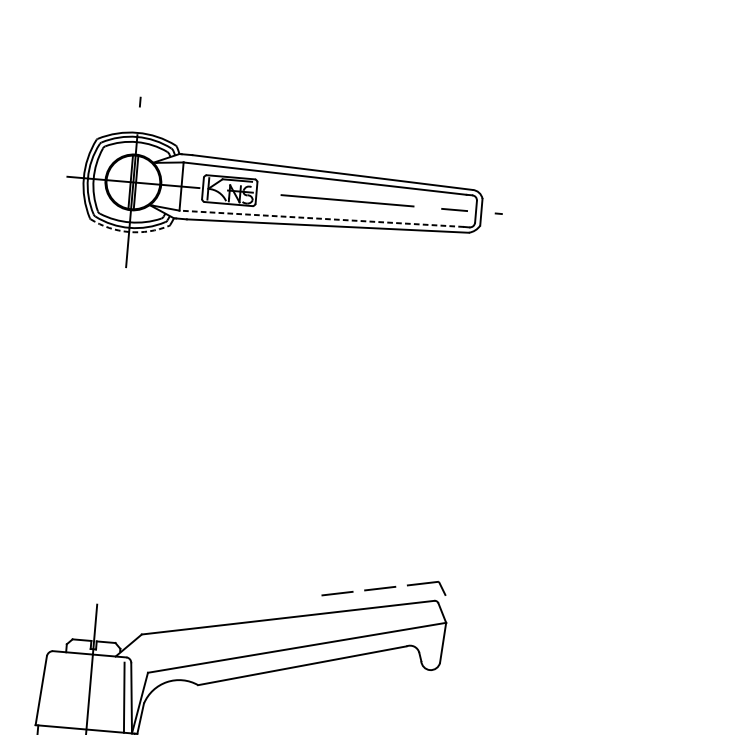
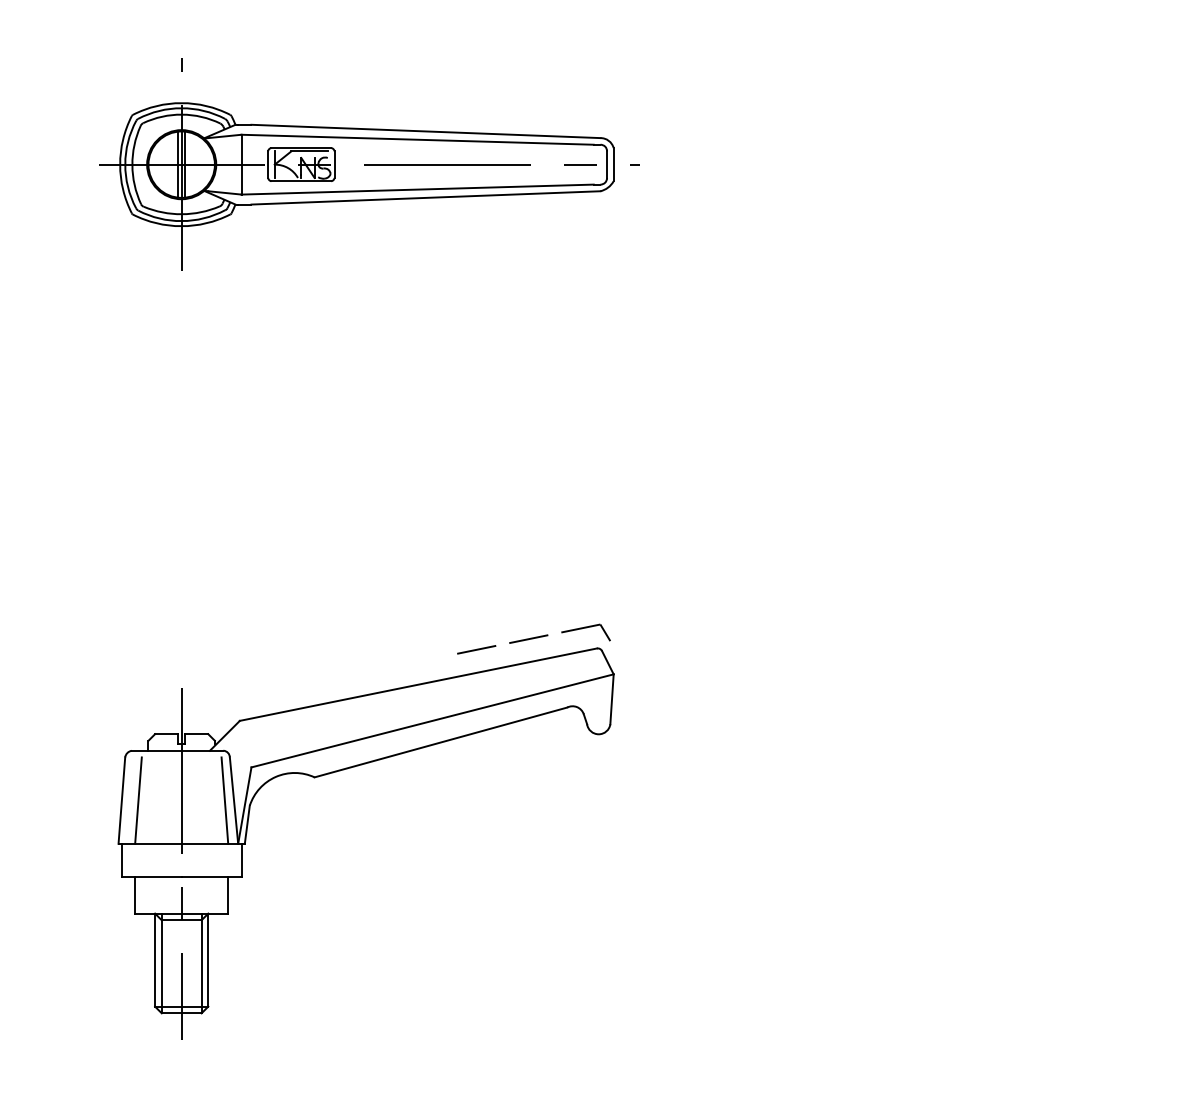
line: (321, 218) -> (417, 189), dashed -> solid
arc: (128, 232) -> (181, 226), dashed -> solid
line: (54, 691) -> (138, 800), added

